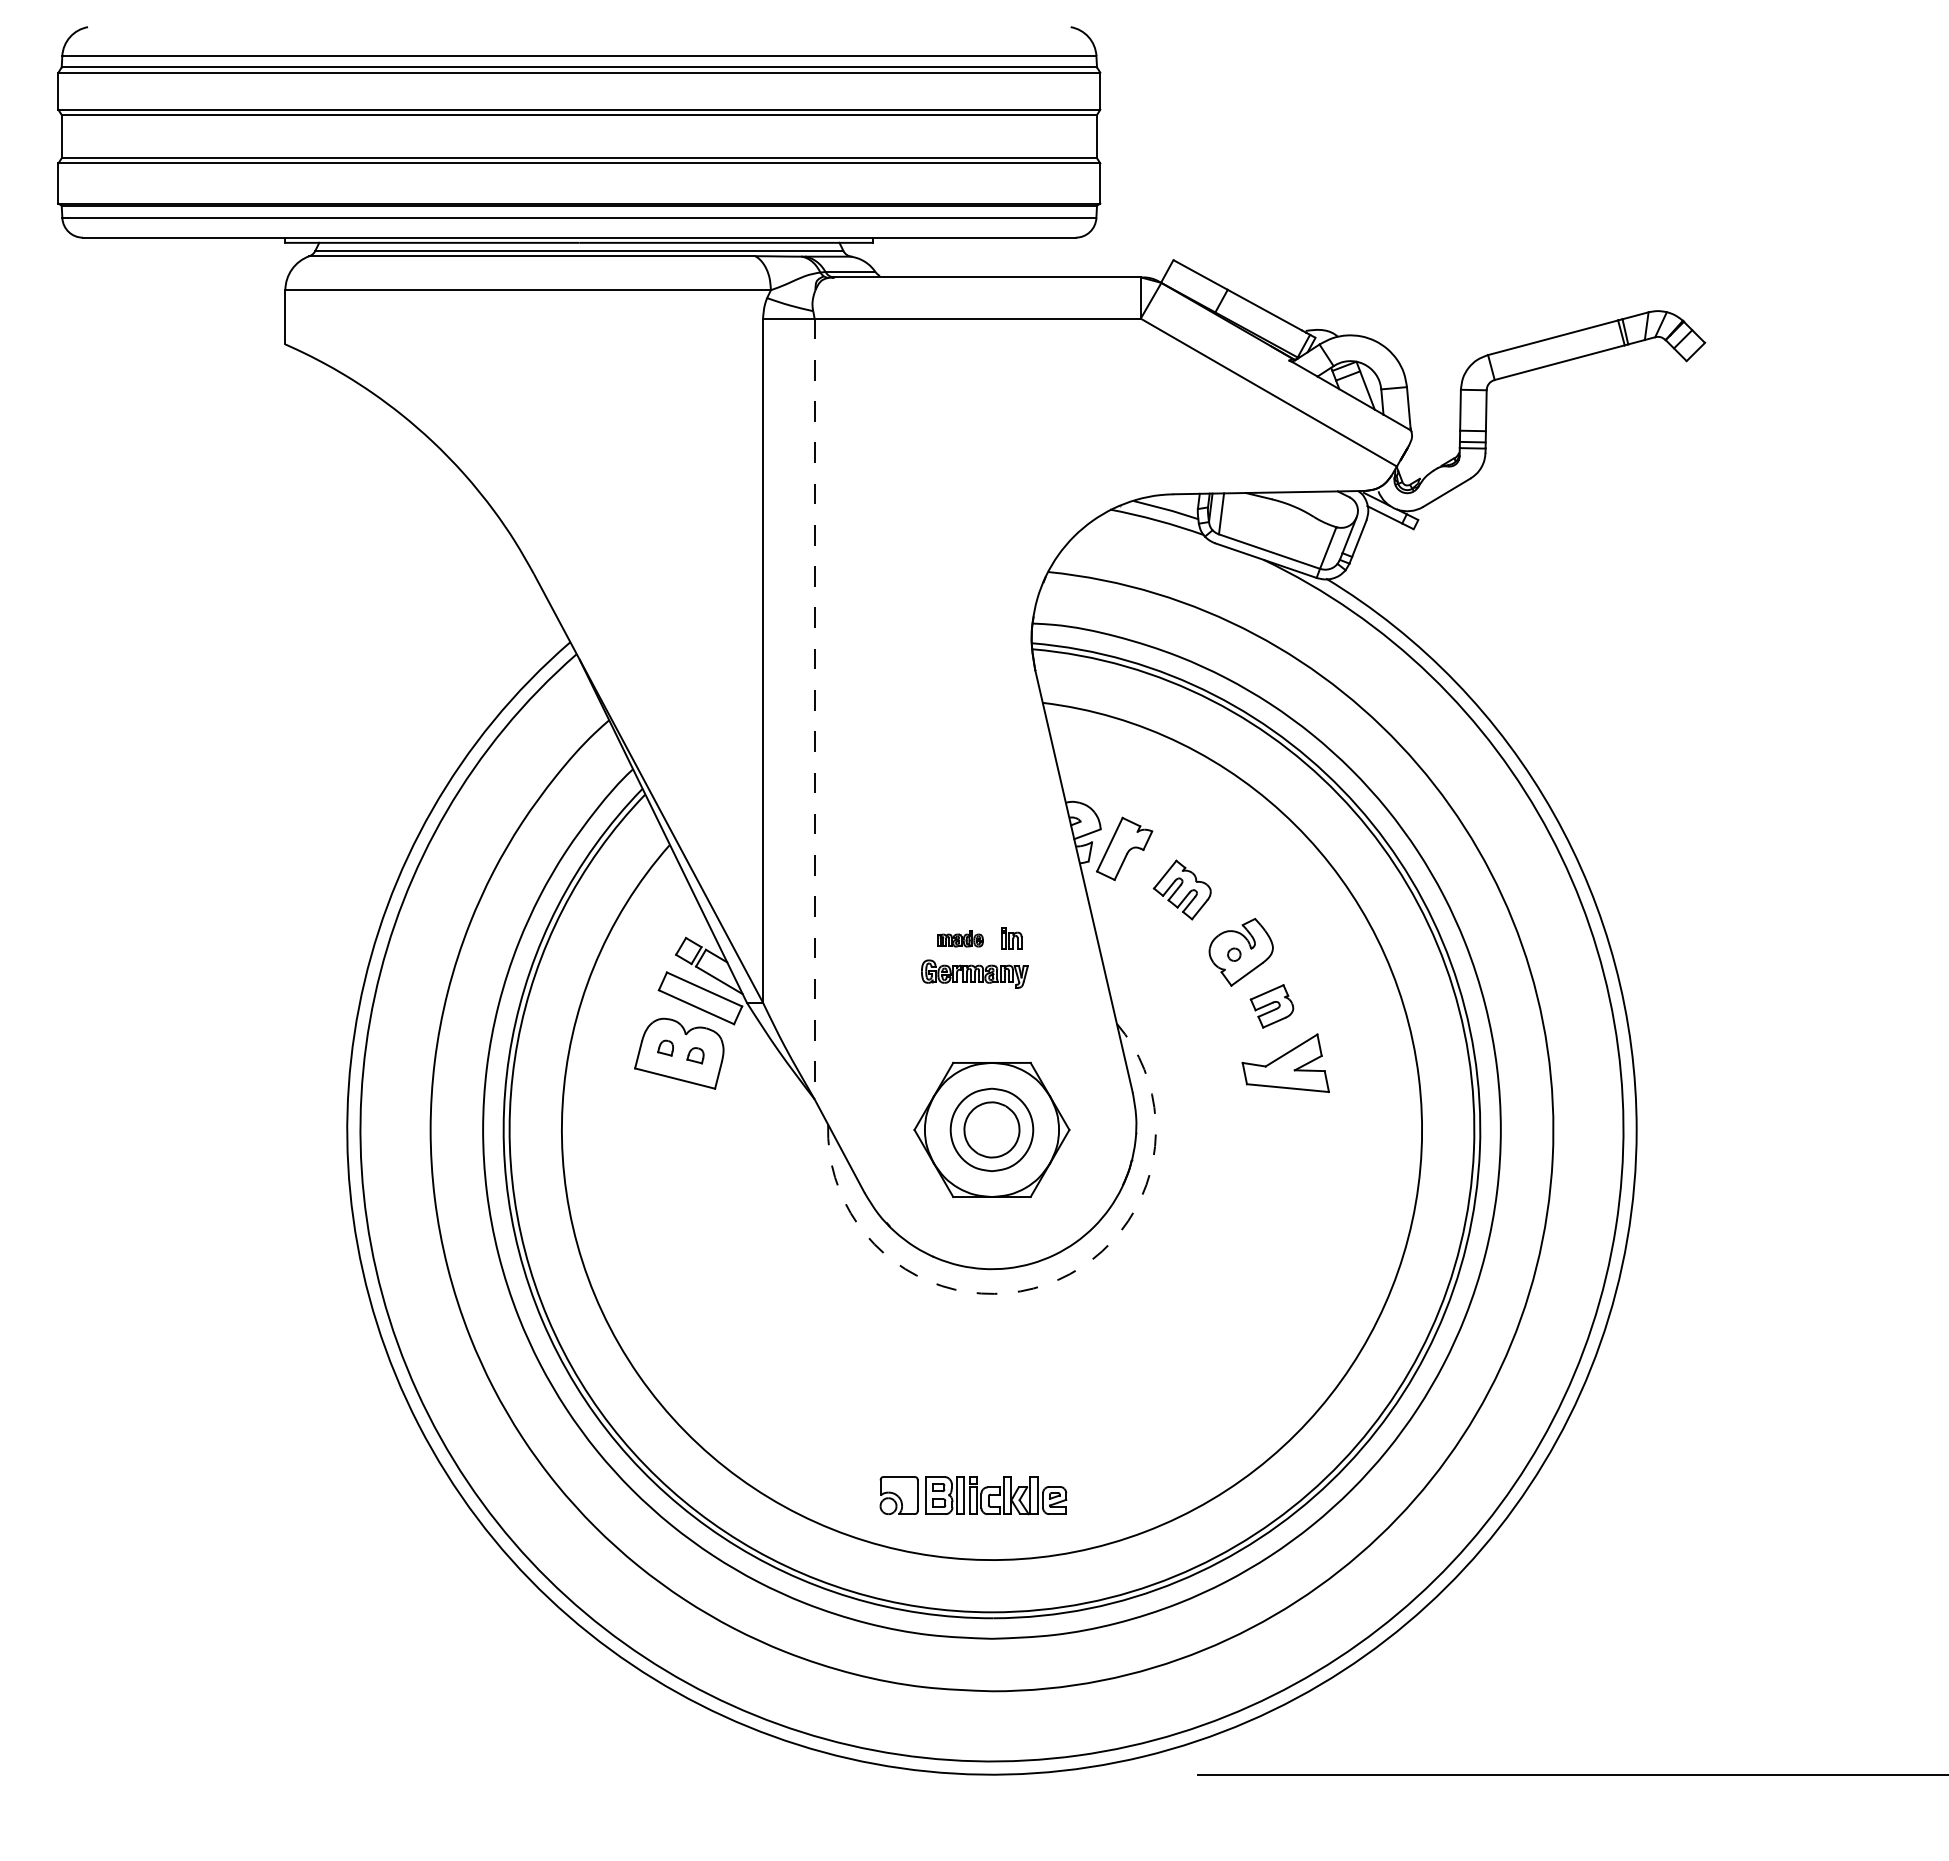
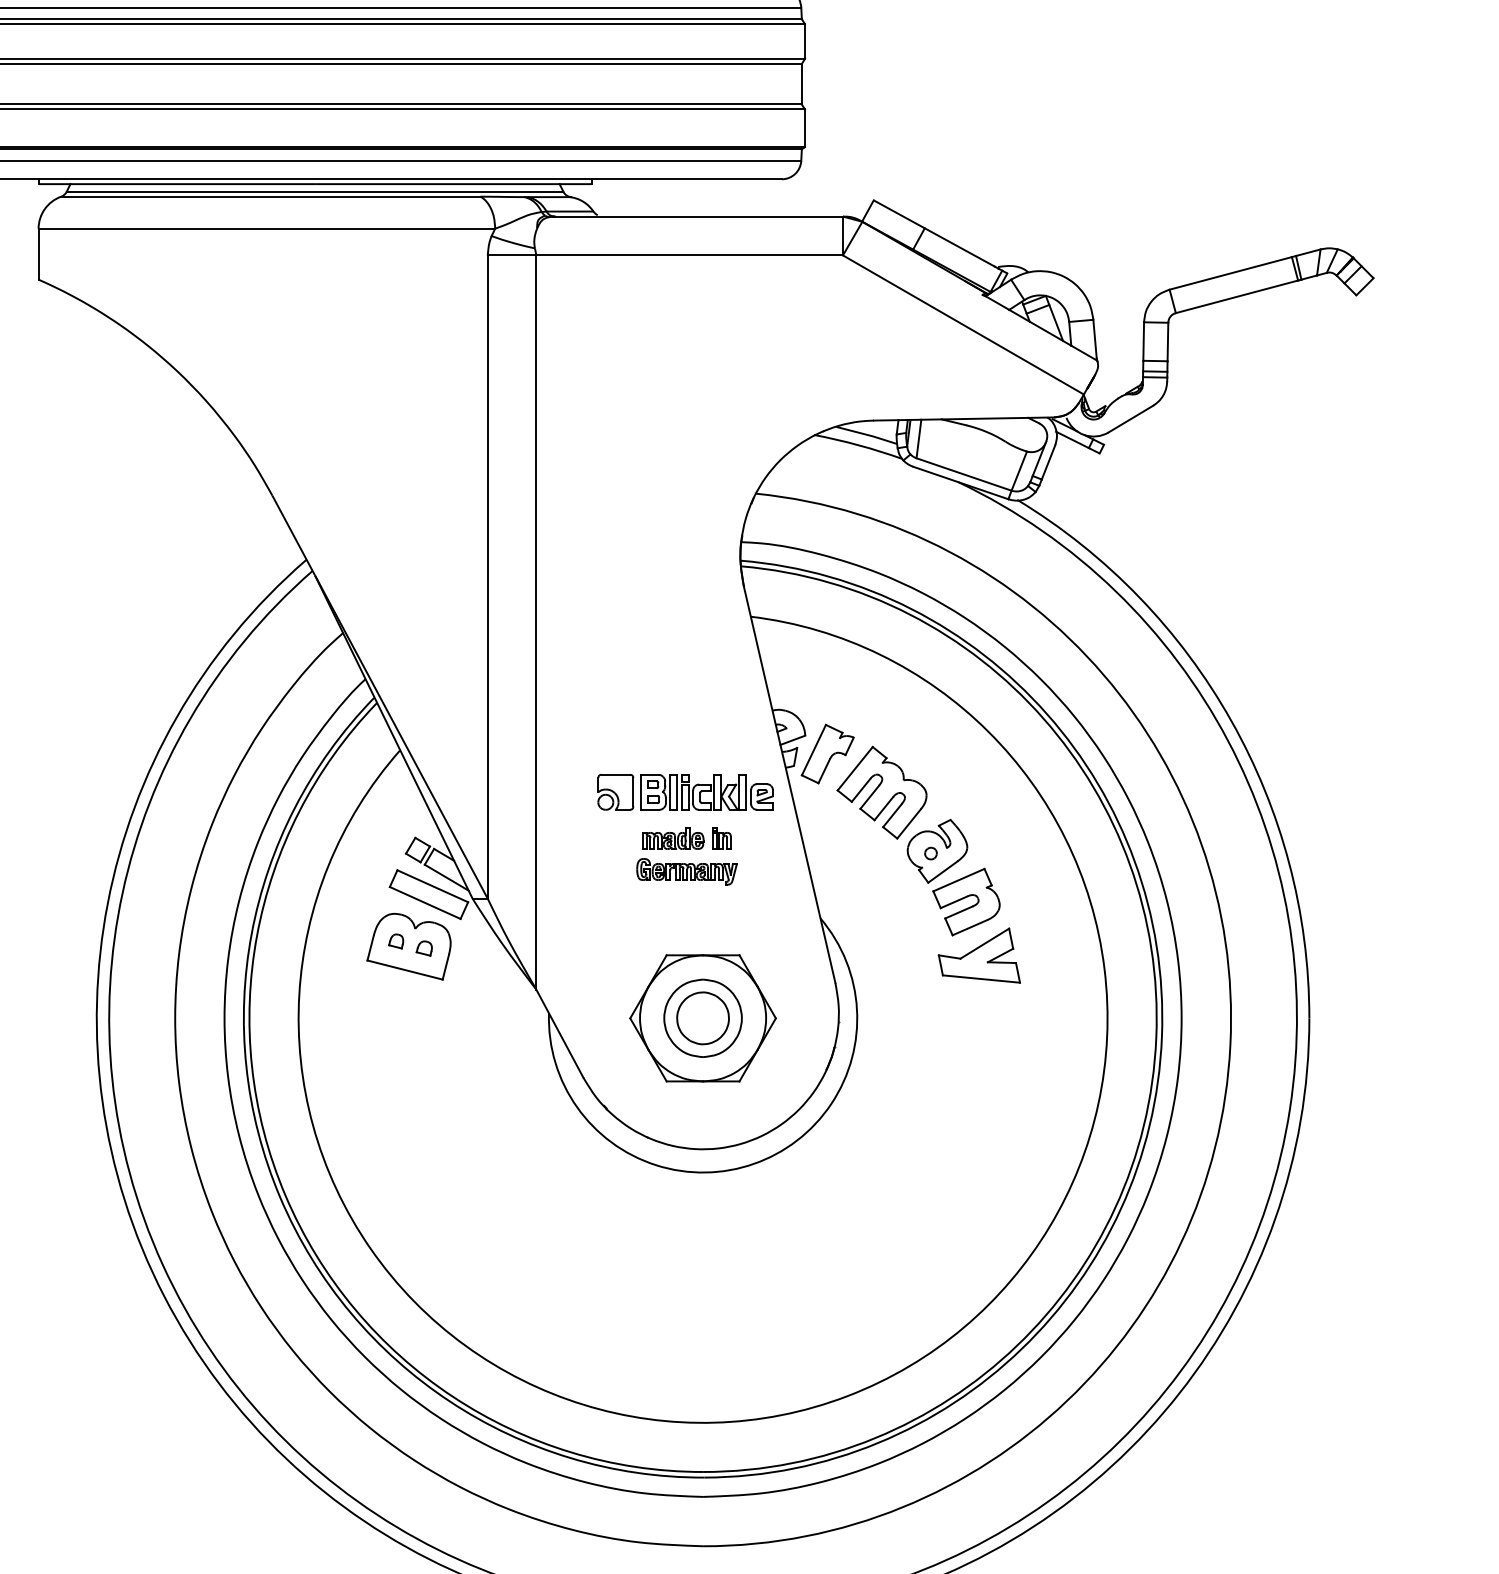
line: (814, 709) -> (536, 622), dashed -> solid
part: (1182, 889) -> (882, 792), size x1.67
part: (960, 938) -> (673, 838), size x1.43
part: (1271, 1006) -> (965, 902), size x1.67
arc: (1046, 1284) -> (754, 1163), dashed -> solid
part: (973, 1495) -> (685, 792), moved

